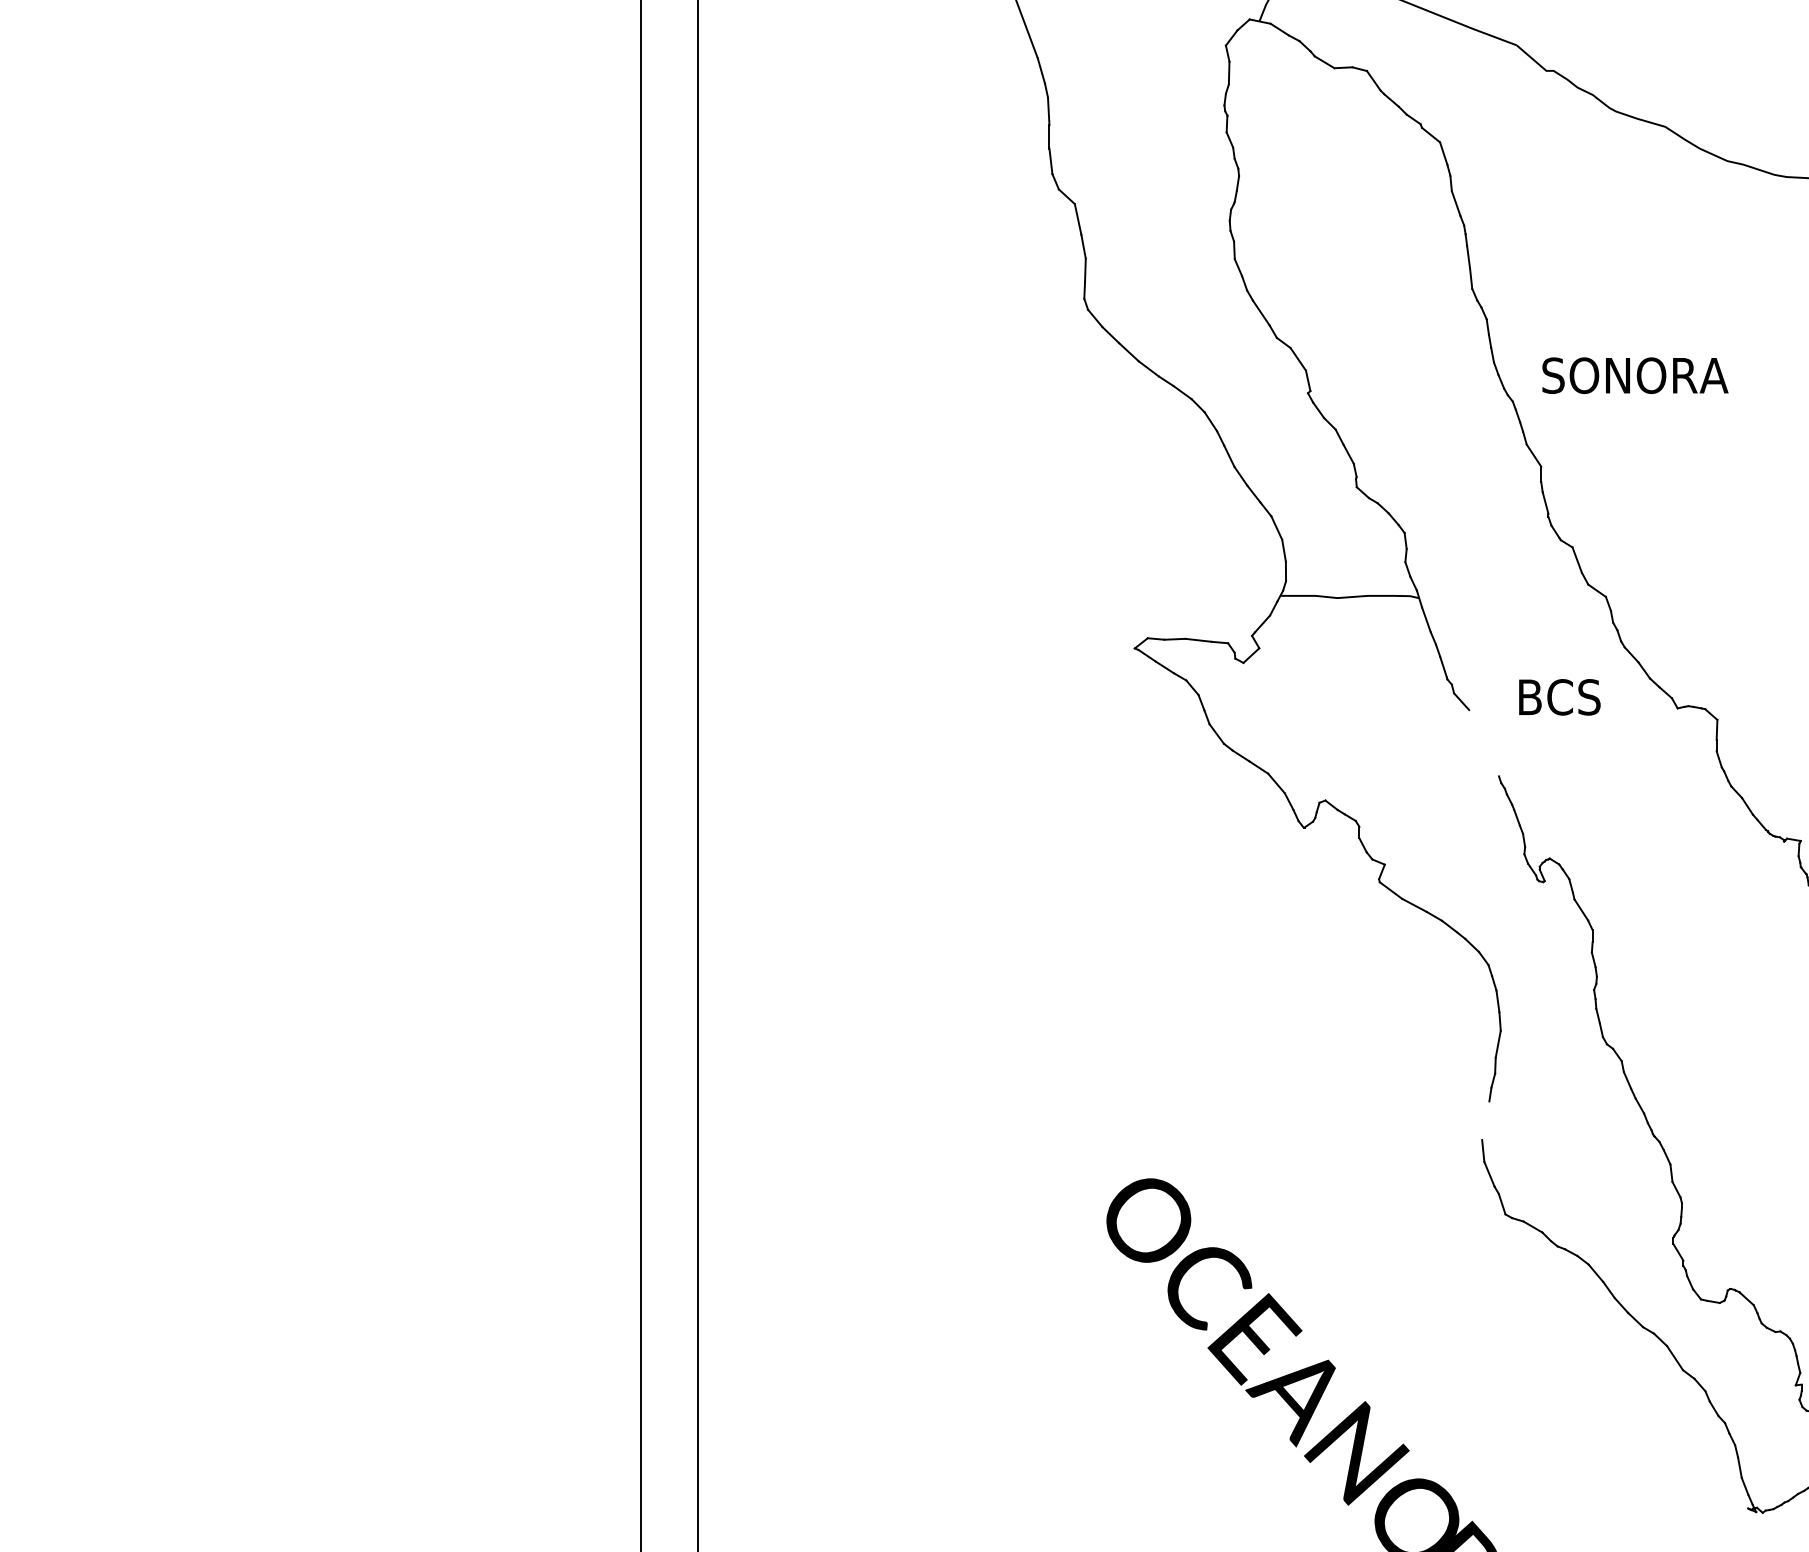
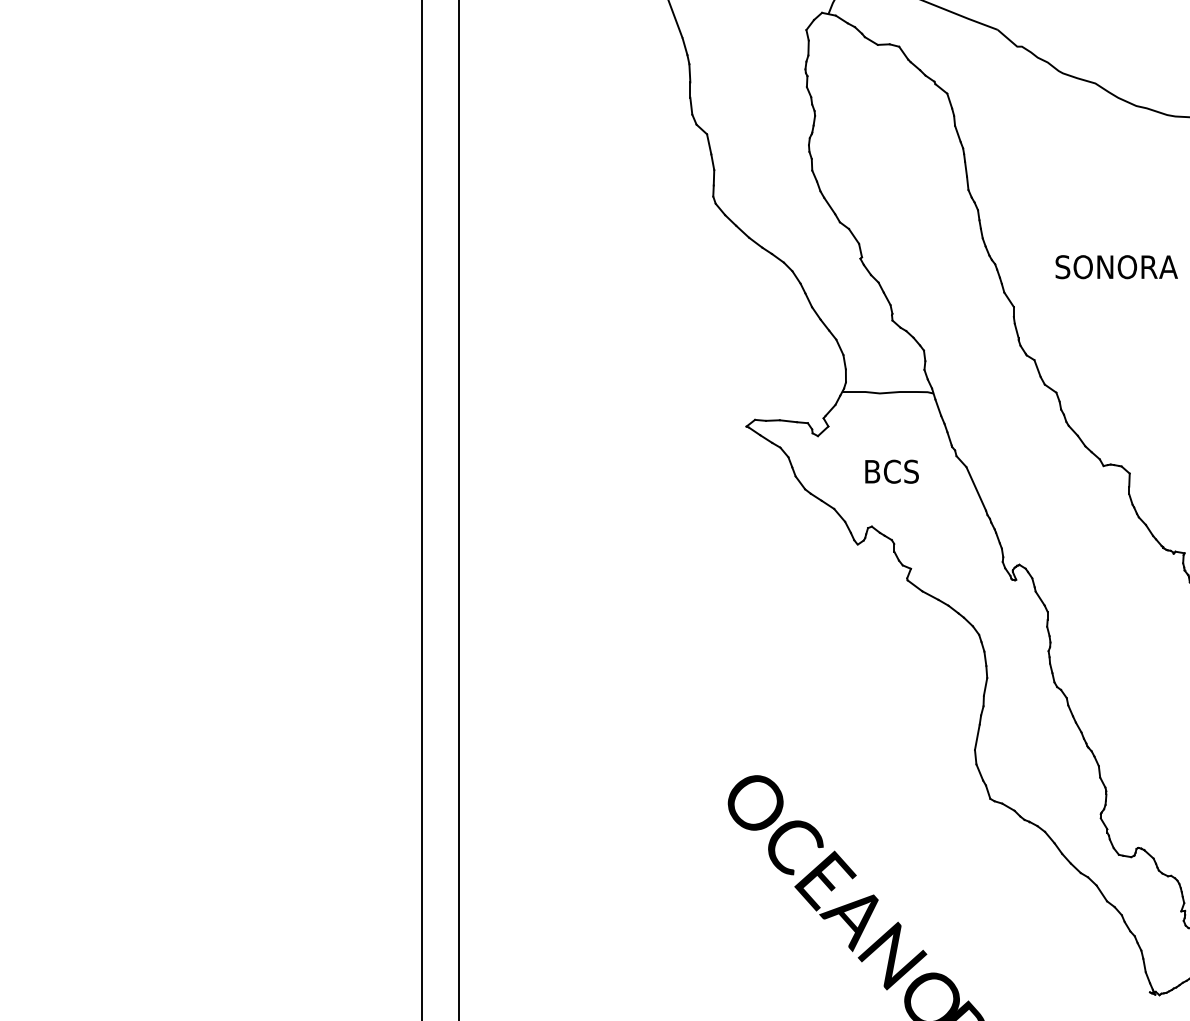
text: (1634, 376) -> (1116, 267), moved
text: (1558, 696) -> (891, 471), moved
line: (1484, 742) -> (976, 488), added
line: (1484, 1119) -> (976, 736), added

